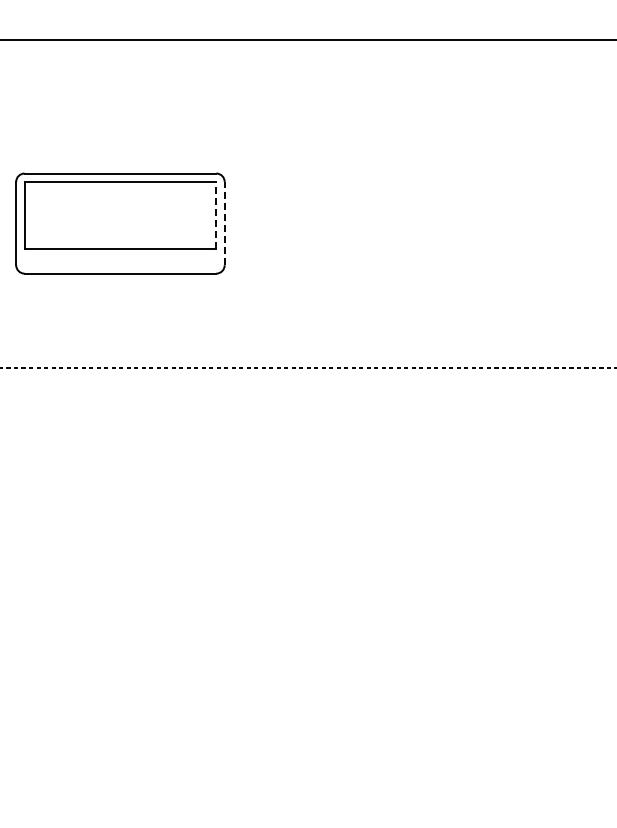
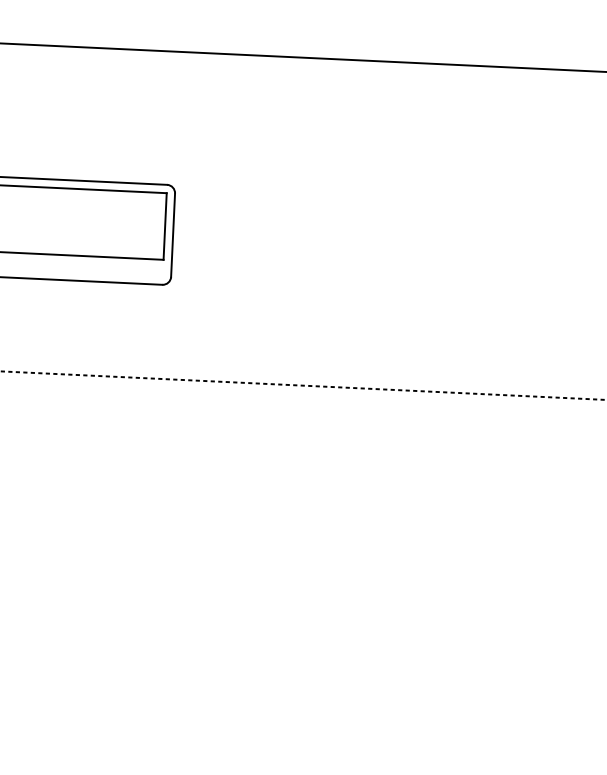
line: (216, 214) -> (165, 225), dashed -> solid
line: (224, 223) -> (172, 235), dashed -> solid

